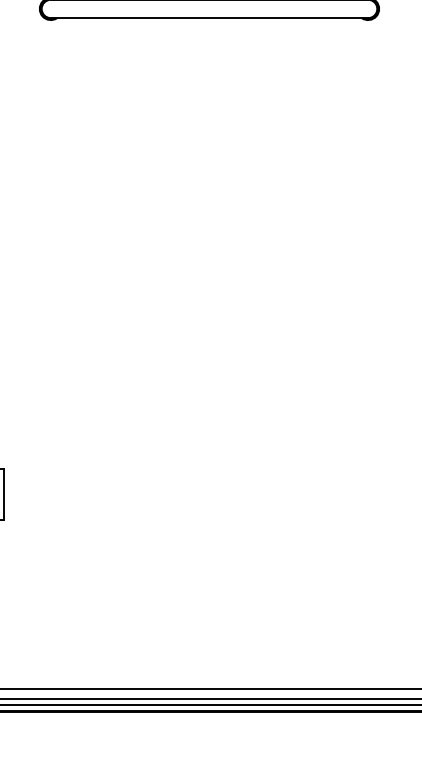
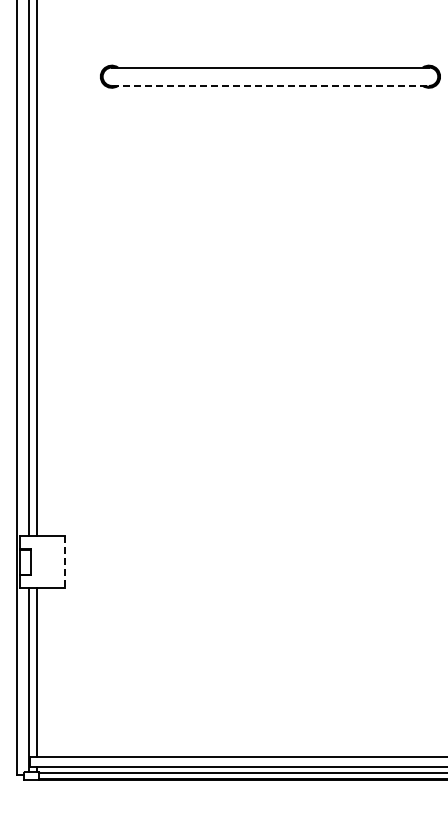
line: (209, 17) -> (270, 85), solid -> dashed
line: (4, 494) -> (65, 562), solid -> dashed

